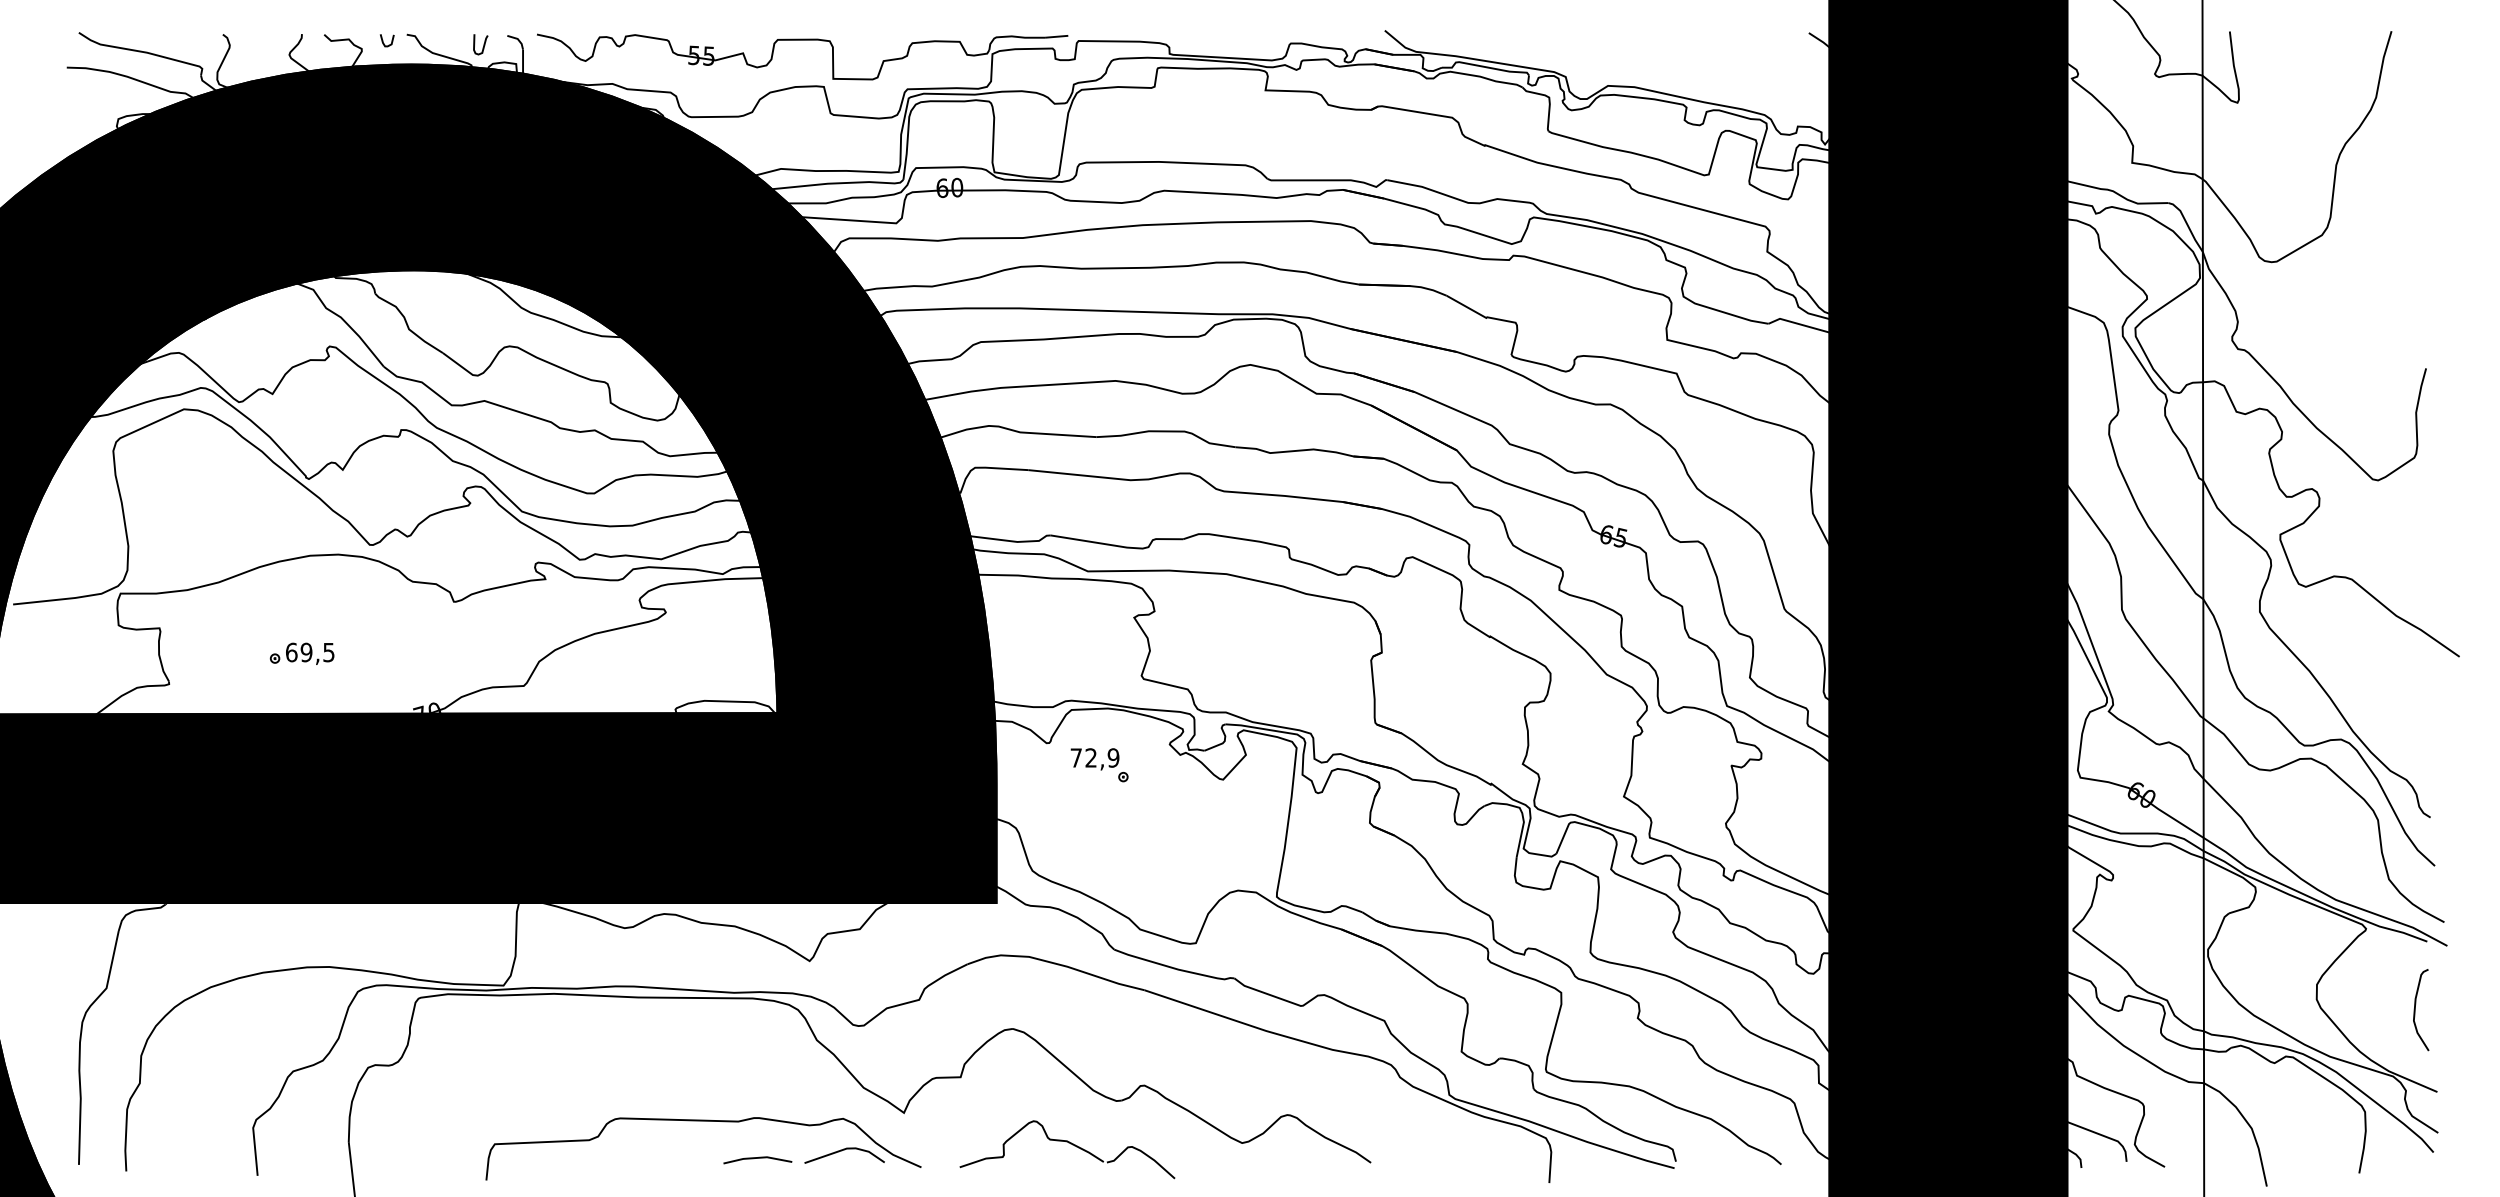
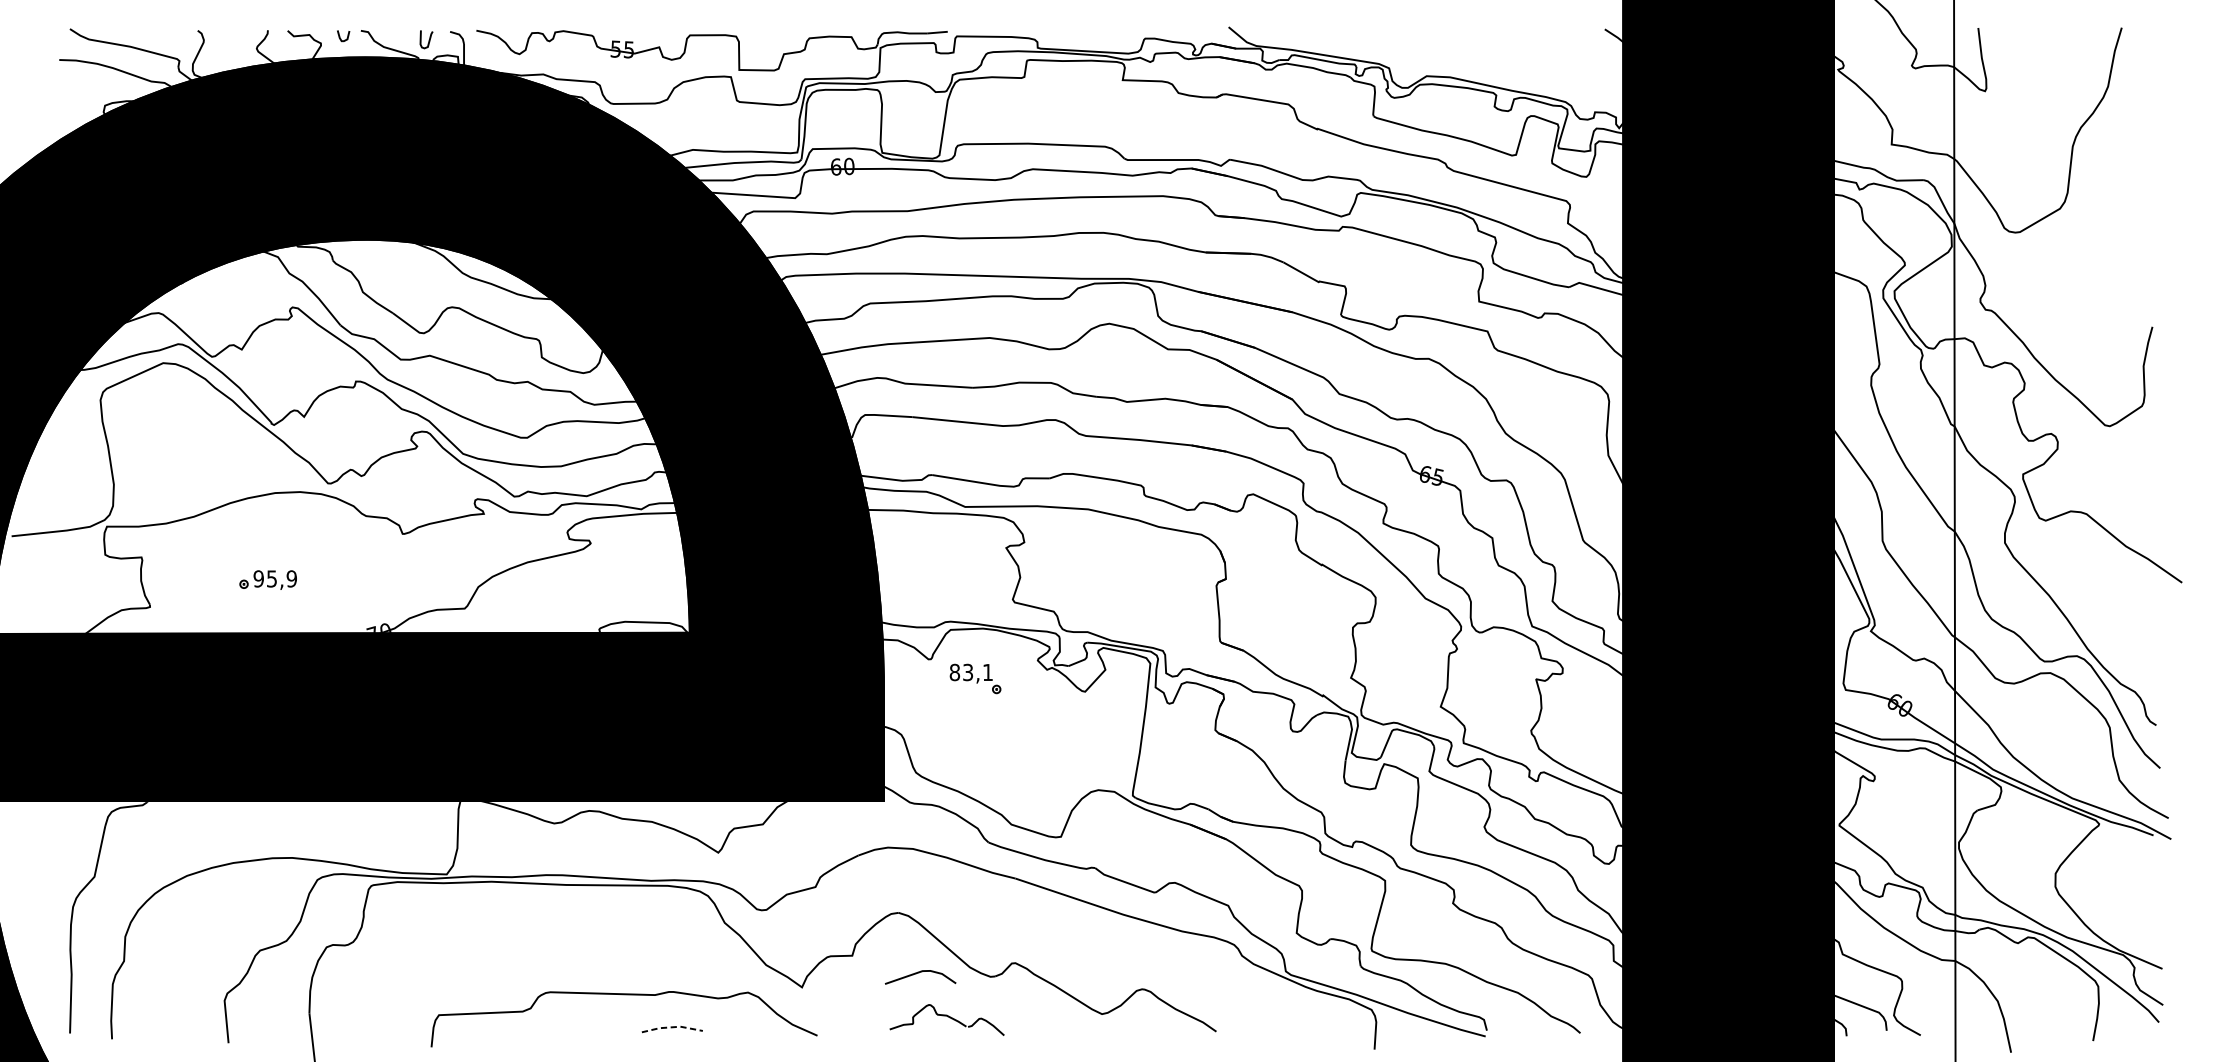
text: (309, 652) -> (274, 578), 69,5 -> 95,9
text: (1094, 757) -> (971, 672), 72,9 -> 83,1
curve: (2415, 1010) -> (2143, 896), removed
part: (1067, 1149) -> (947, 1019), size x0.6
line: (844, 1150) -> (920, 972), moved
line: (758, 1157) -> (672, 1026), solid -> dashed

